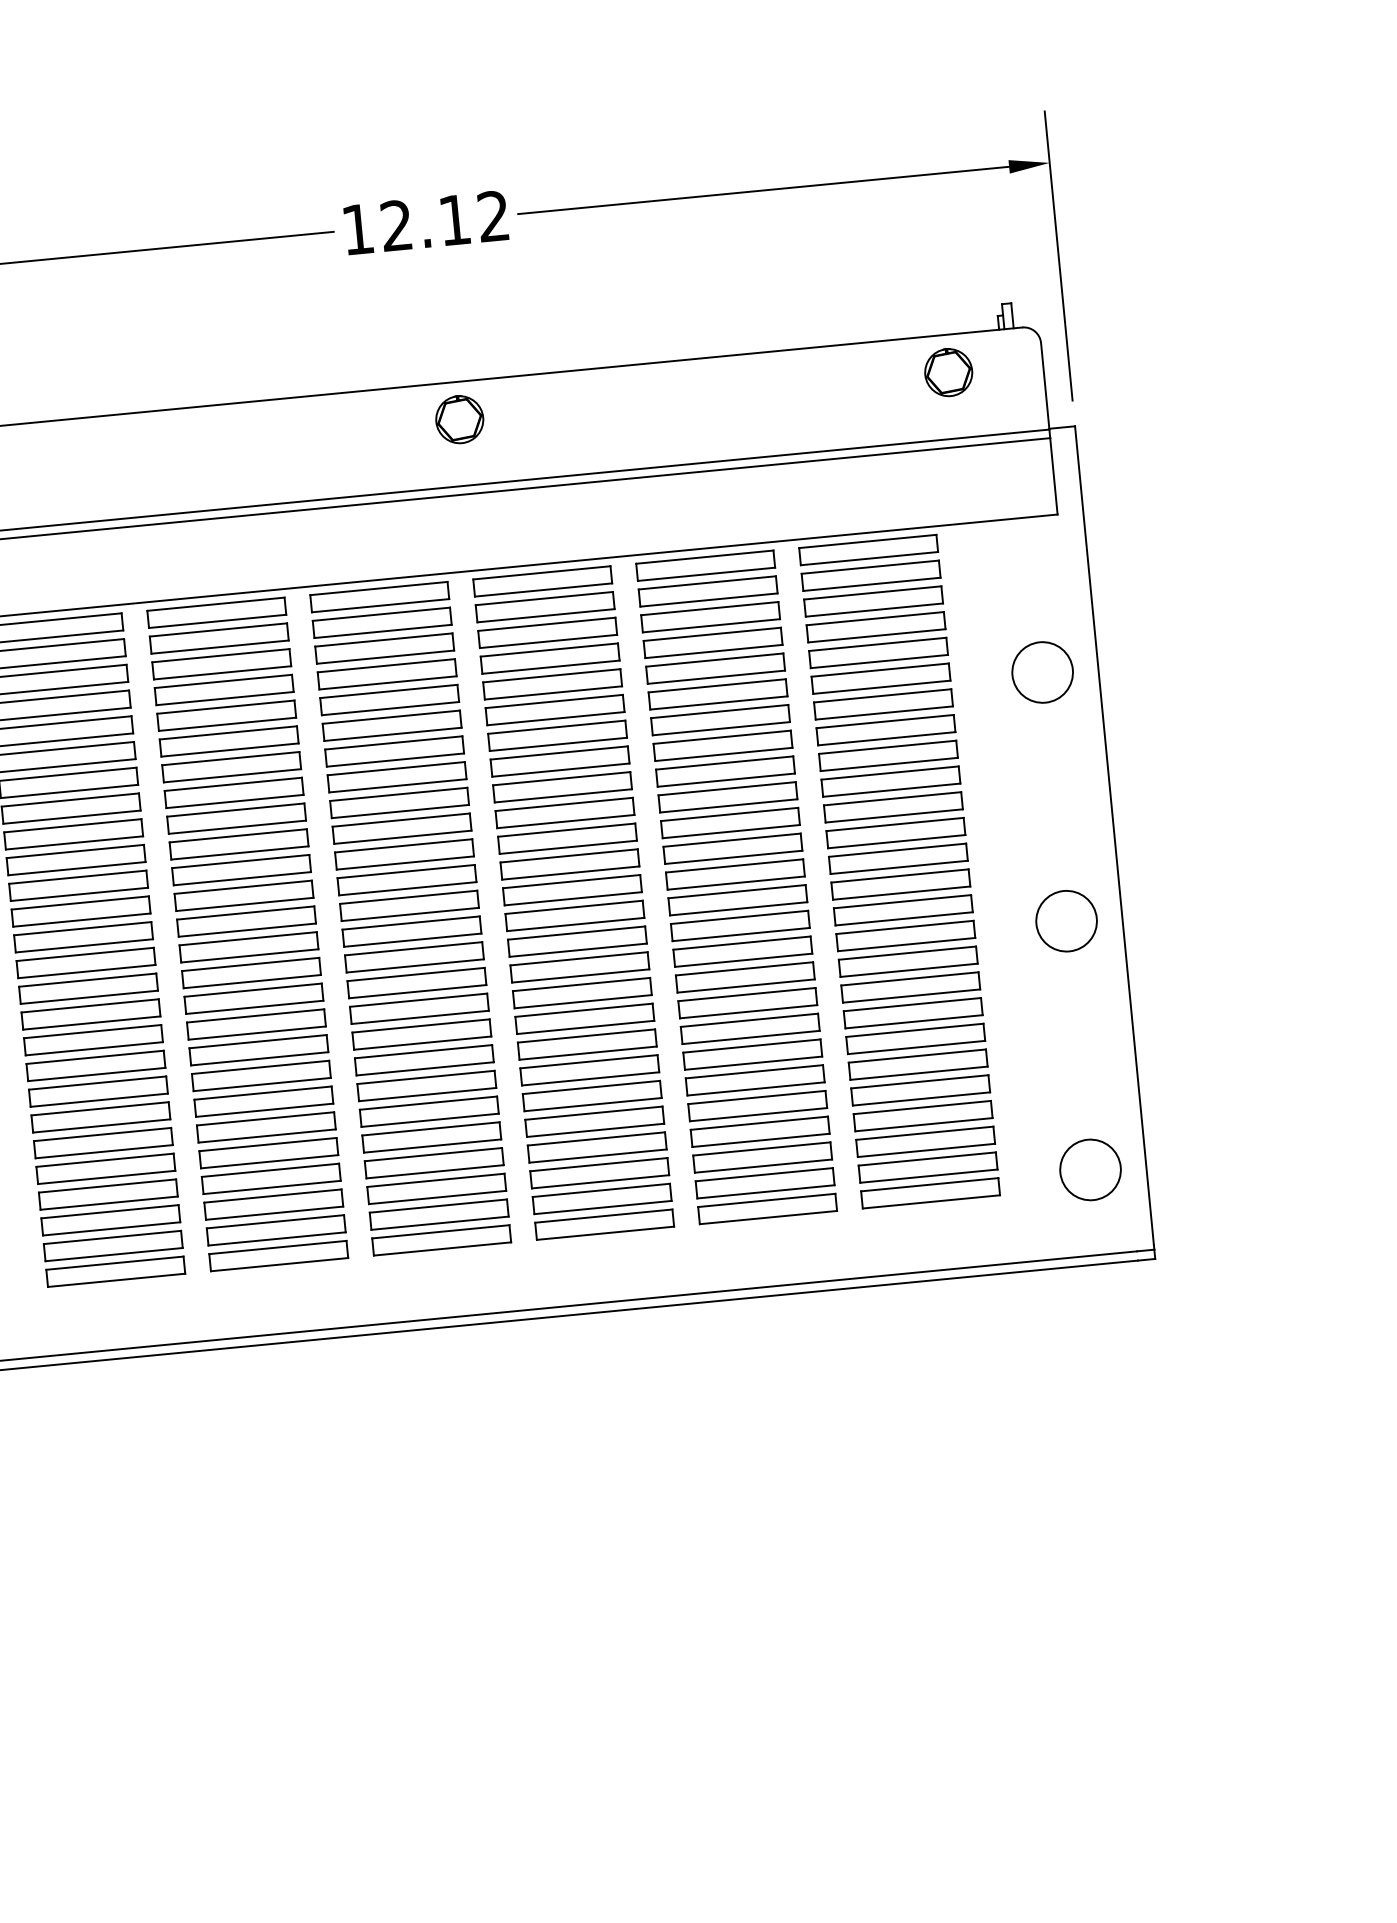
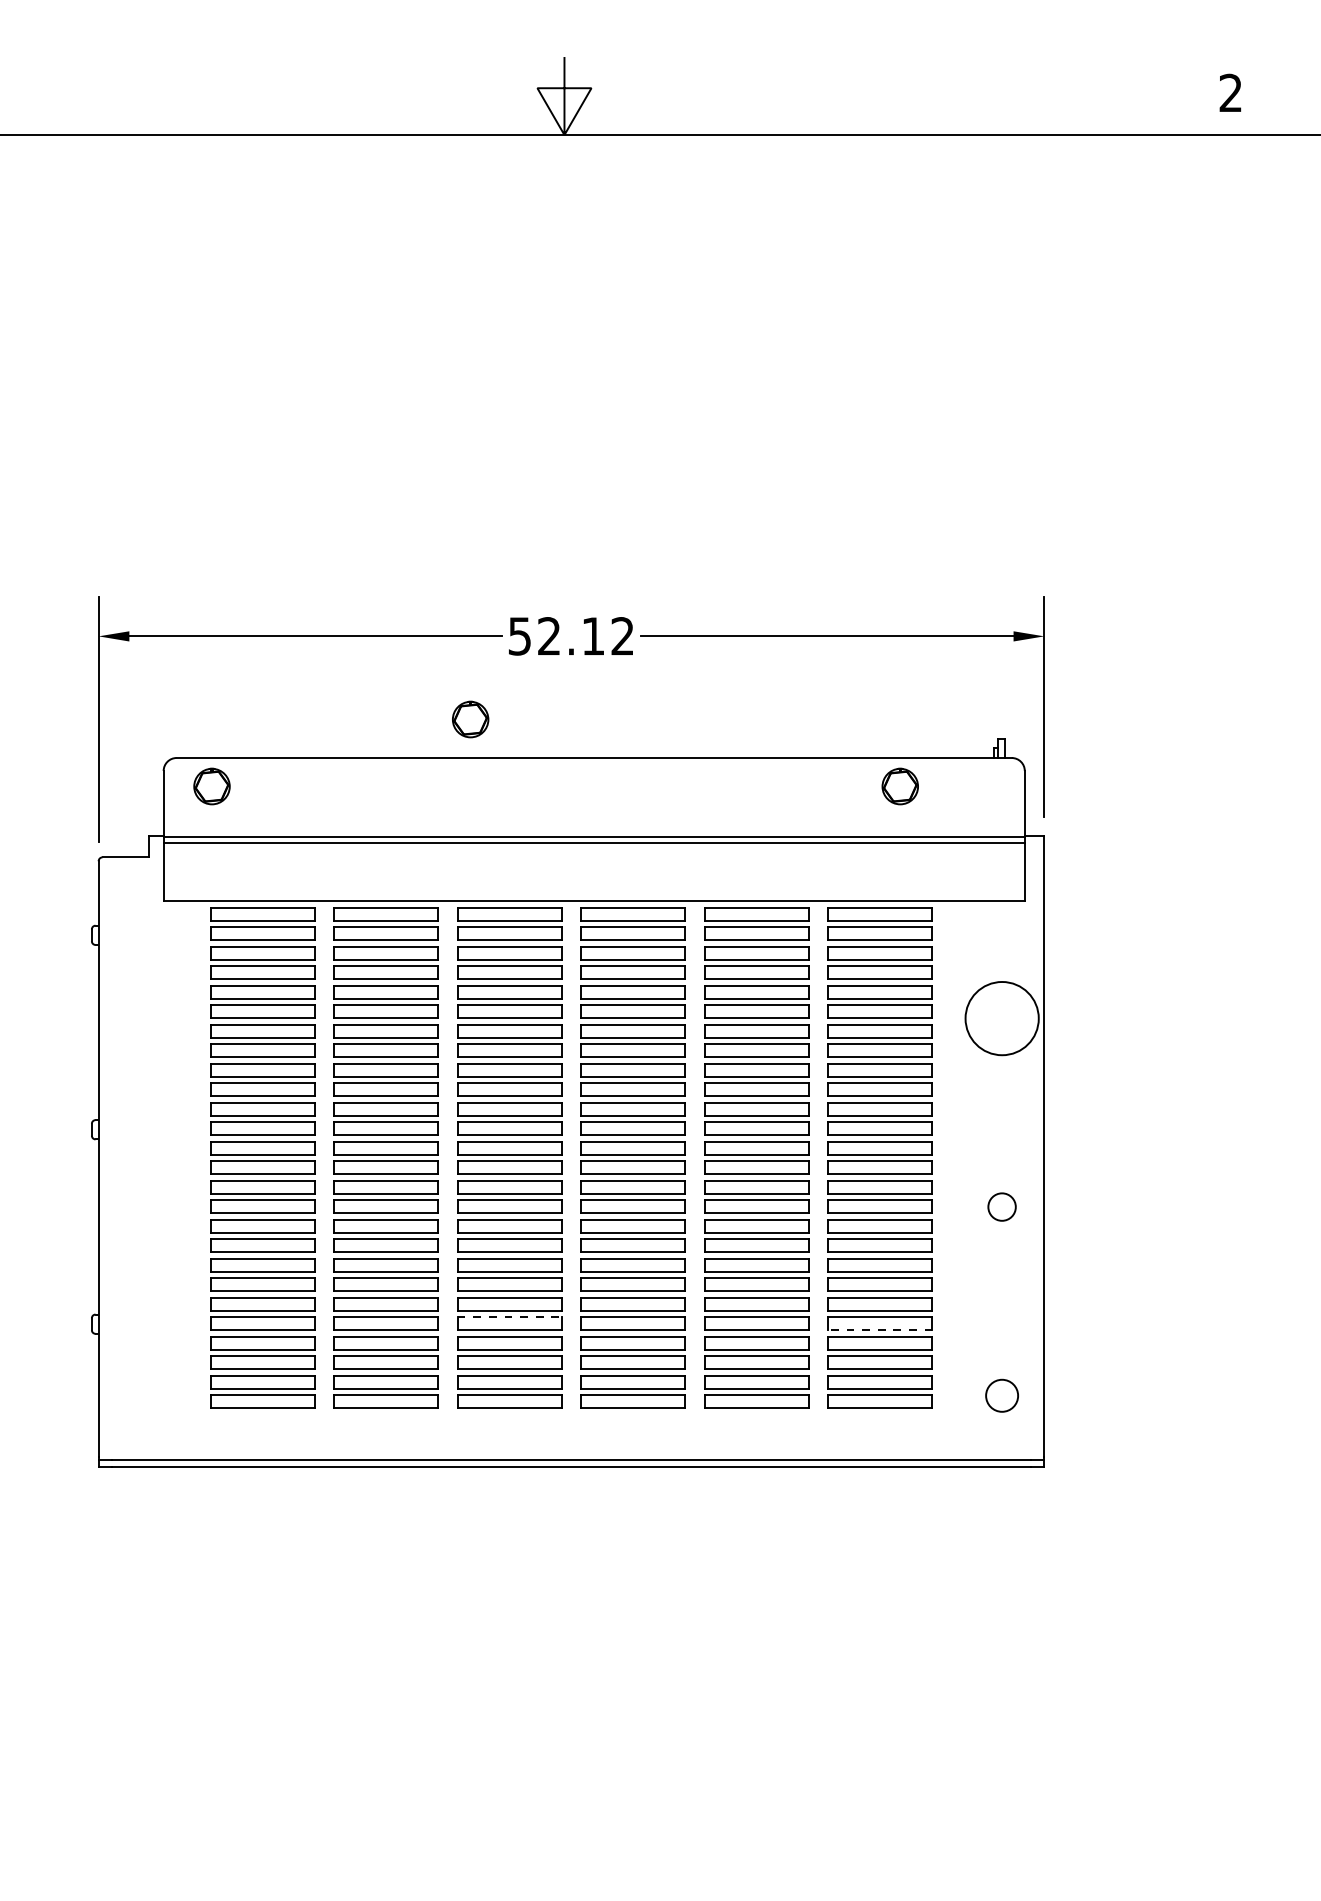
text: (357, 229) -> (519, 636), 12.12 -> 52.12
part: (947, 372) -> (899, 786), moved
part: (459, 419) -> (470, 719), moved
circle: (1043, 672) -> (1002, 1018), size x1.6
circle: (1065, 920) -> (1001, 1206), size x0.6
line: (920, 1099) -> (879, 1330), solid -> dashed
line: (432, 1129) -> (510, 1317), solid -> dashed
circle: (1089, 1169) -> (1001, 1395), size x0.7

